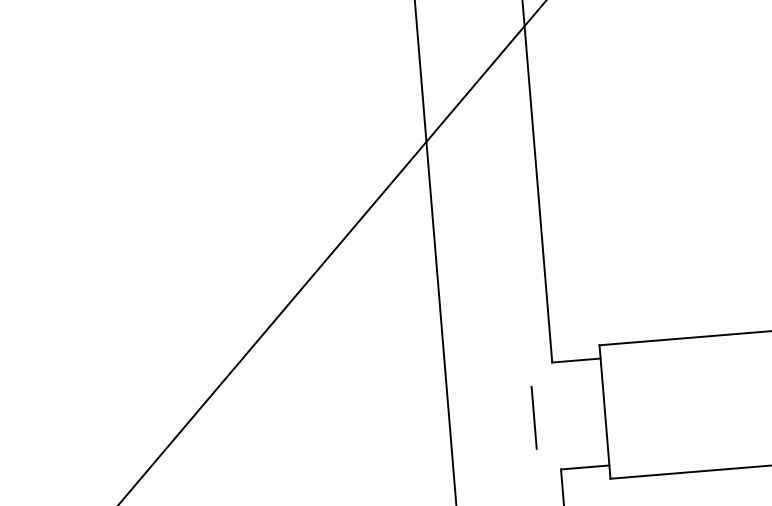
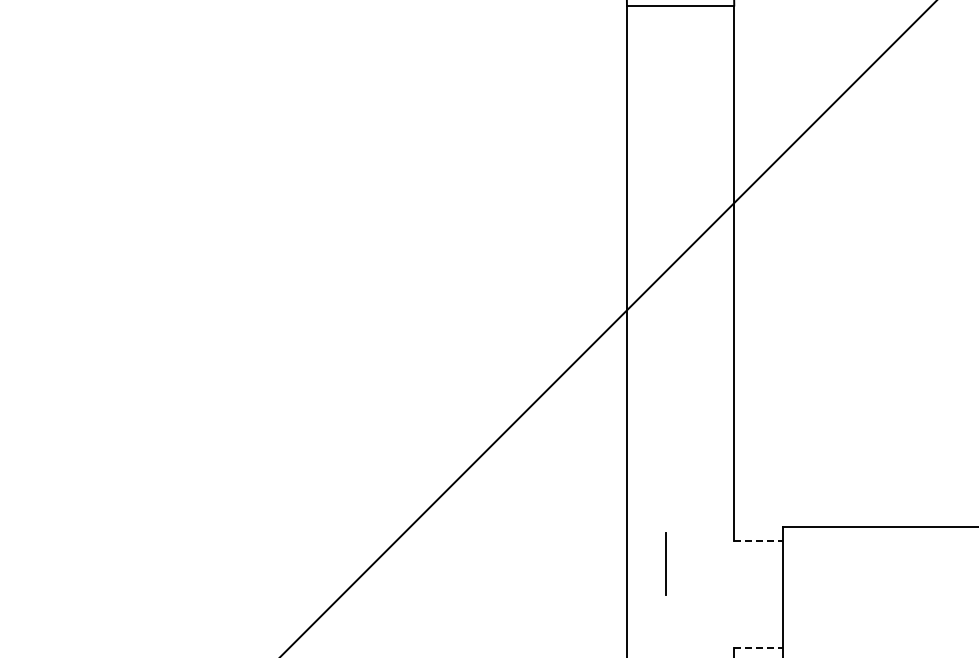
line: (577, 360) -> (759, 540), solid -> dashed
line: (533, 417) -> (665, 563), moved
line: (586, 467) -> (759, 647), solid -> dashed

